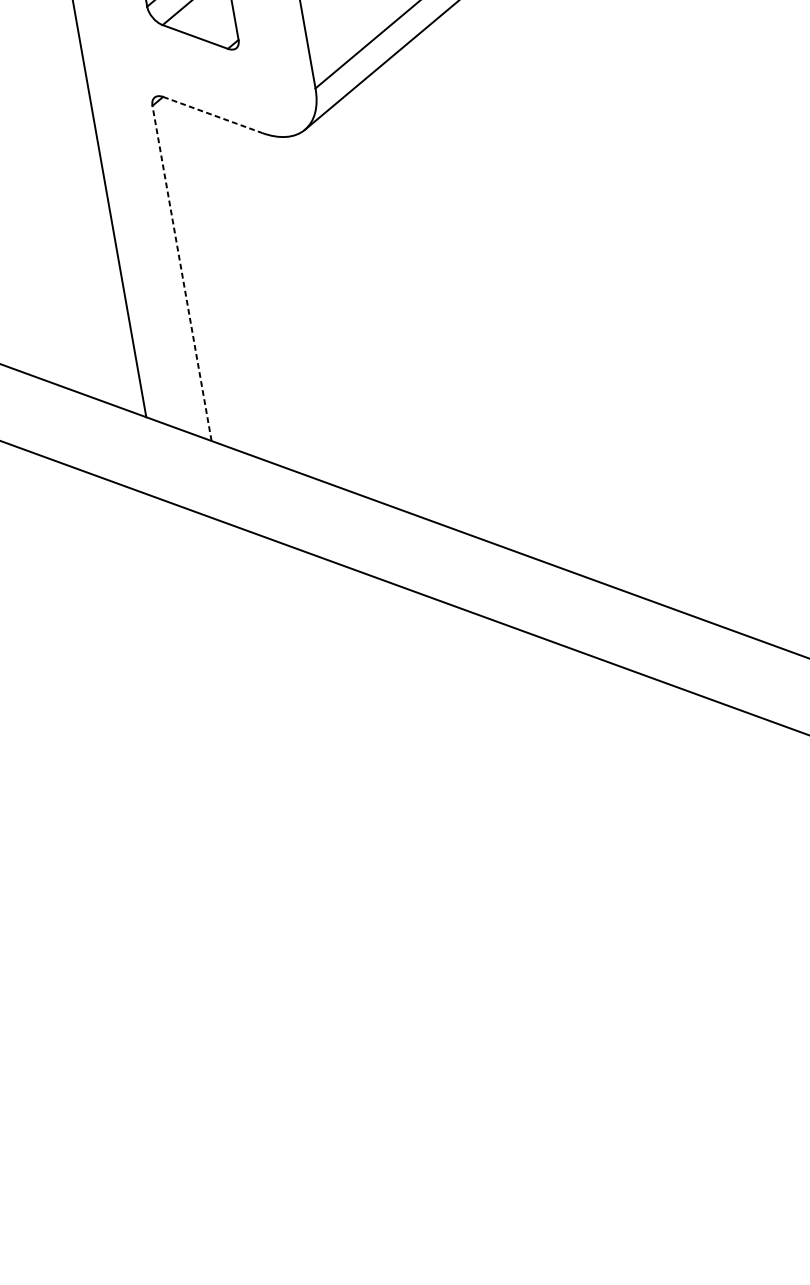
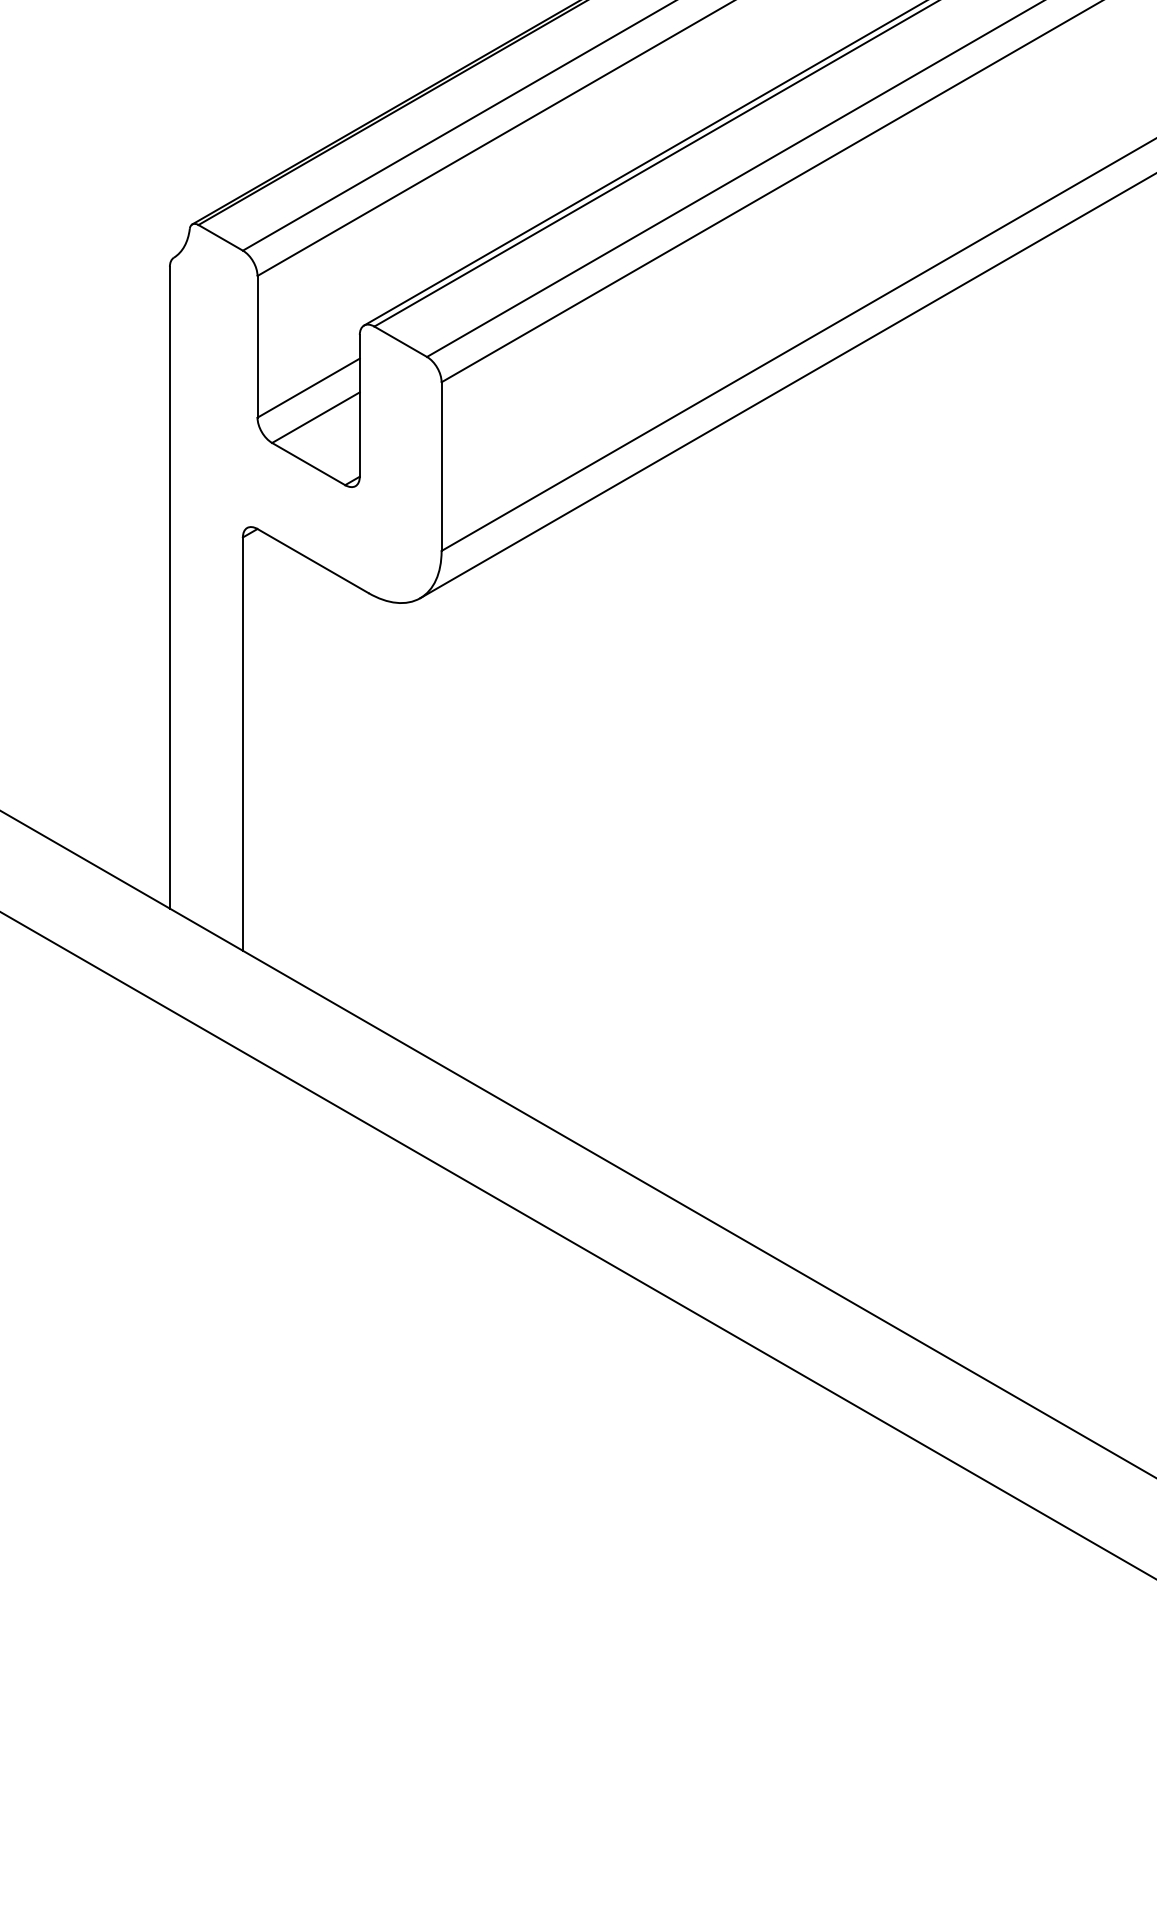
line: (213, 115) -> (313, 561), dashed -> solid
line: (181, 273) -> (242, 744), dashed -> solid

